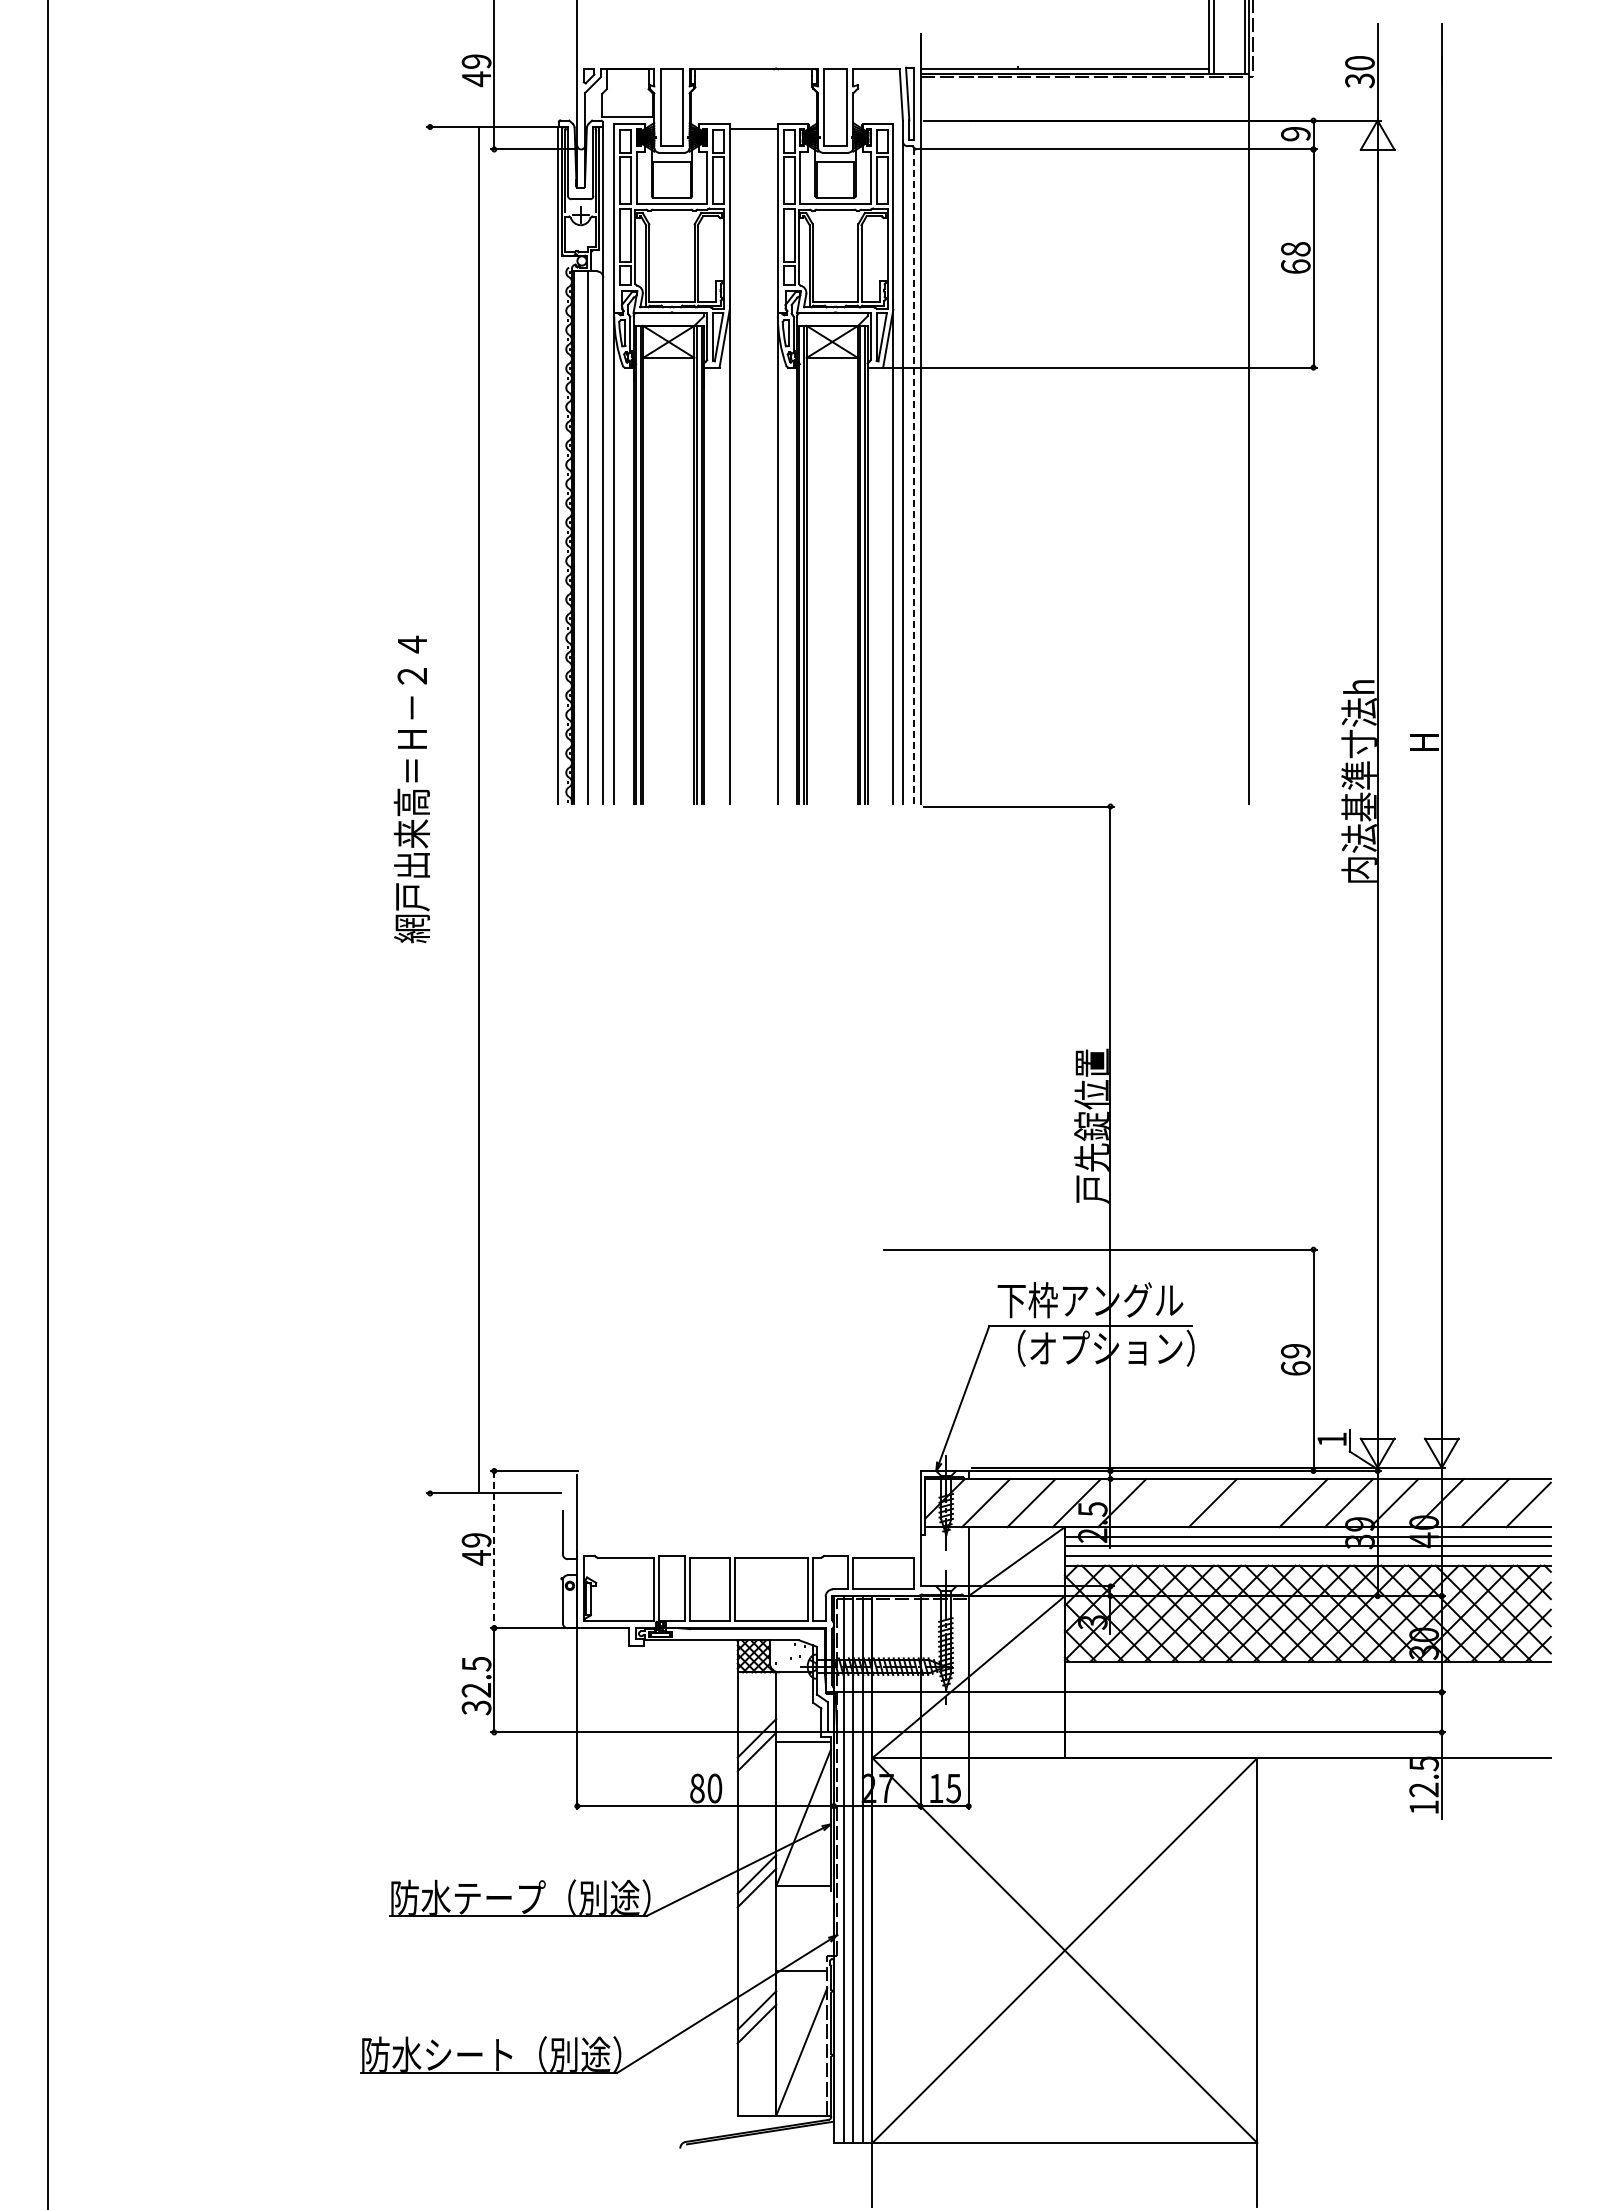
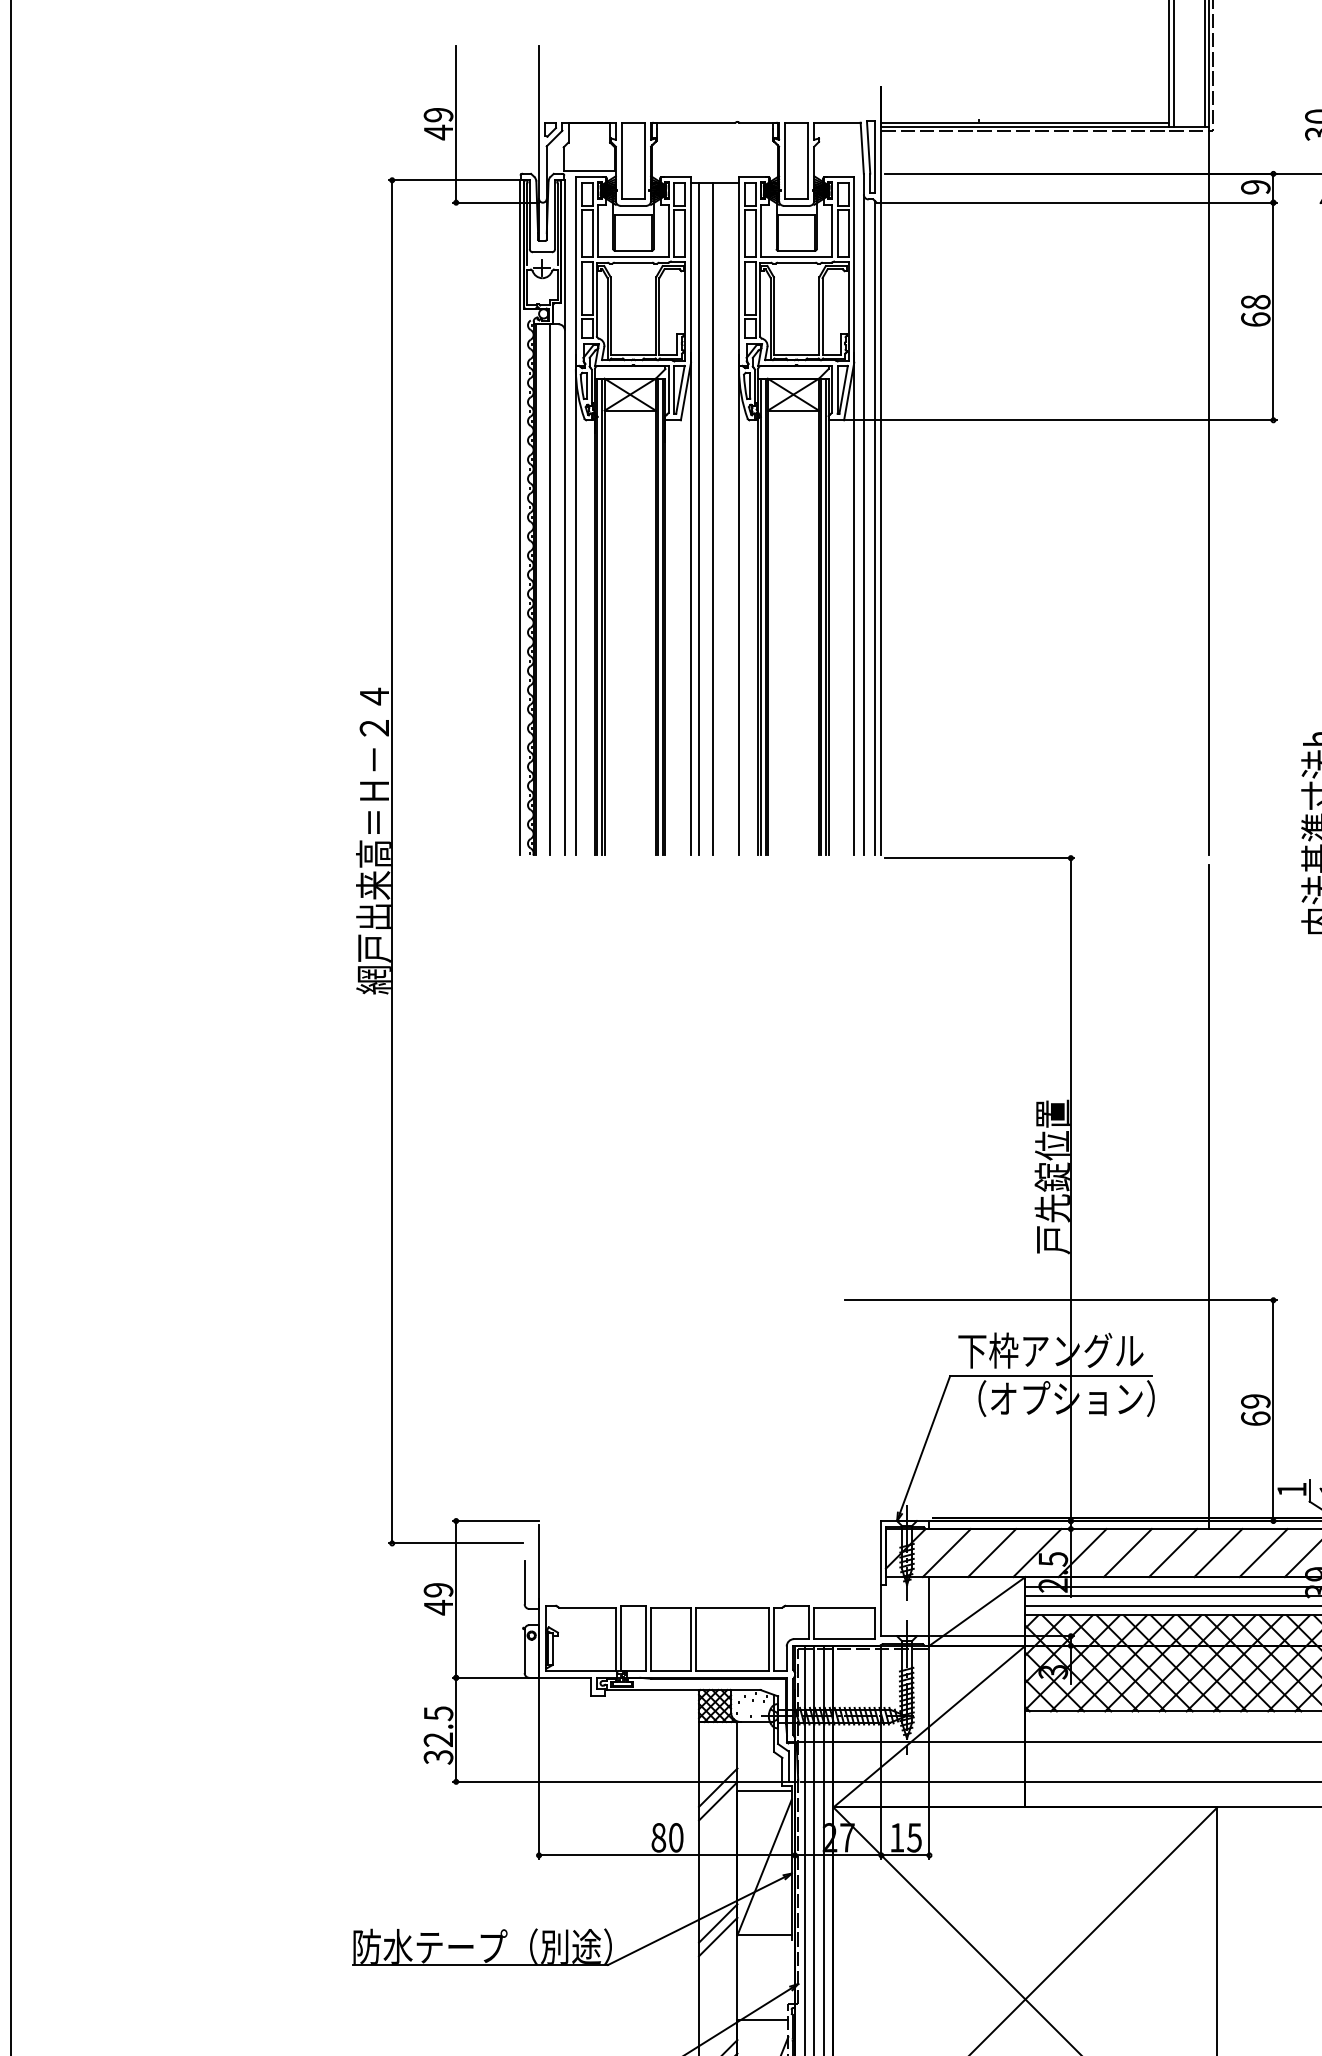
line: (737, 466) -> (698, 518), added
line: (752, 466) -> (713, 518), added
line: (914, 475) -> (875, 527), dashed -> solid
line: (479, 810) -> (392, 862), moved
line: (1249, 1146) -> (1209, 1197), added
line: (1167, 1503) -> (1127, 1553), added
line: (1258, 1503) -> (1218, 1553), added
line: (494, 1549) -> (456, 1599), dashed -> solid

